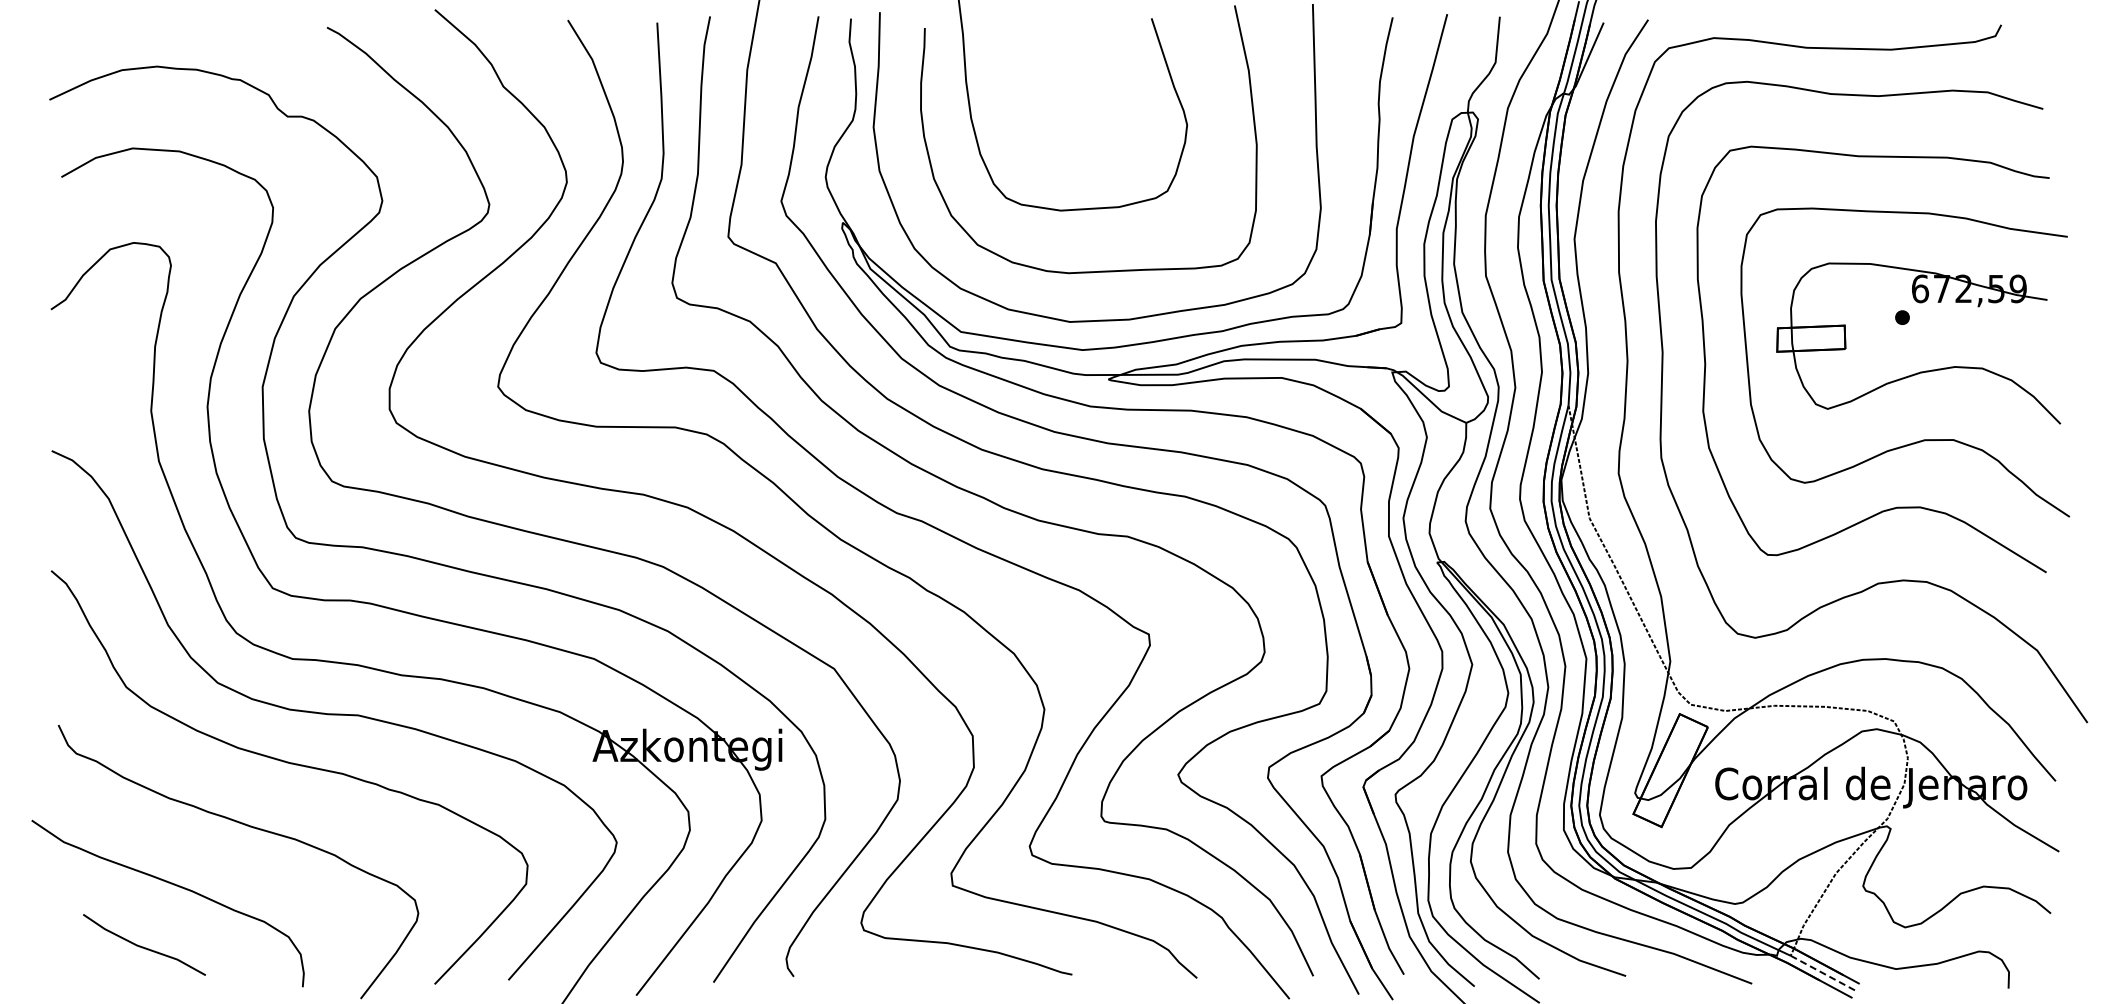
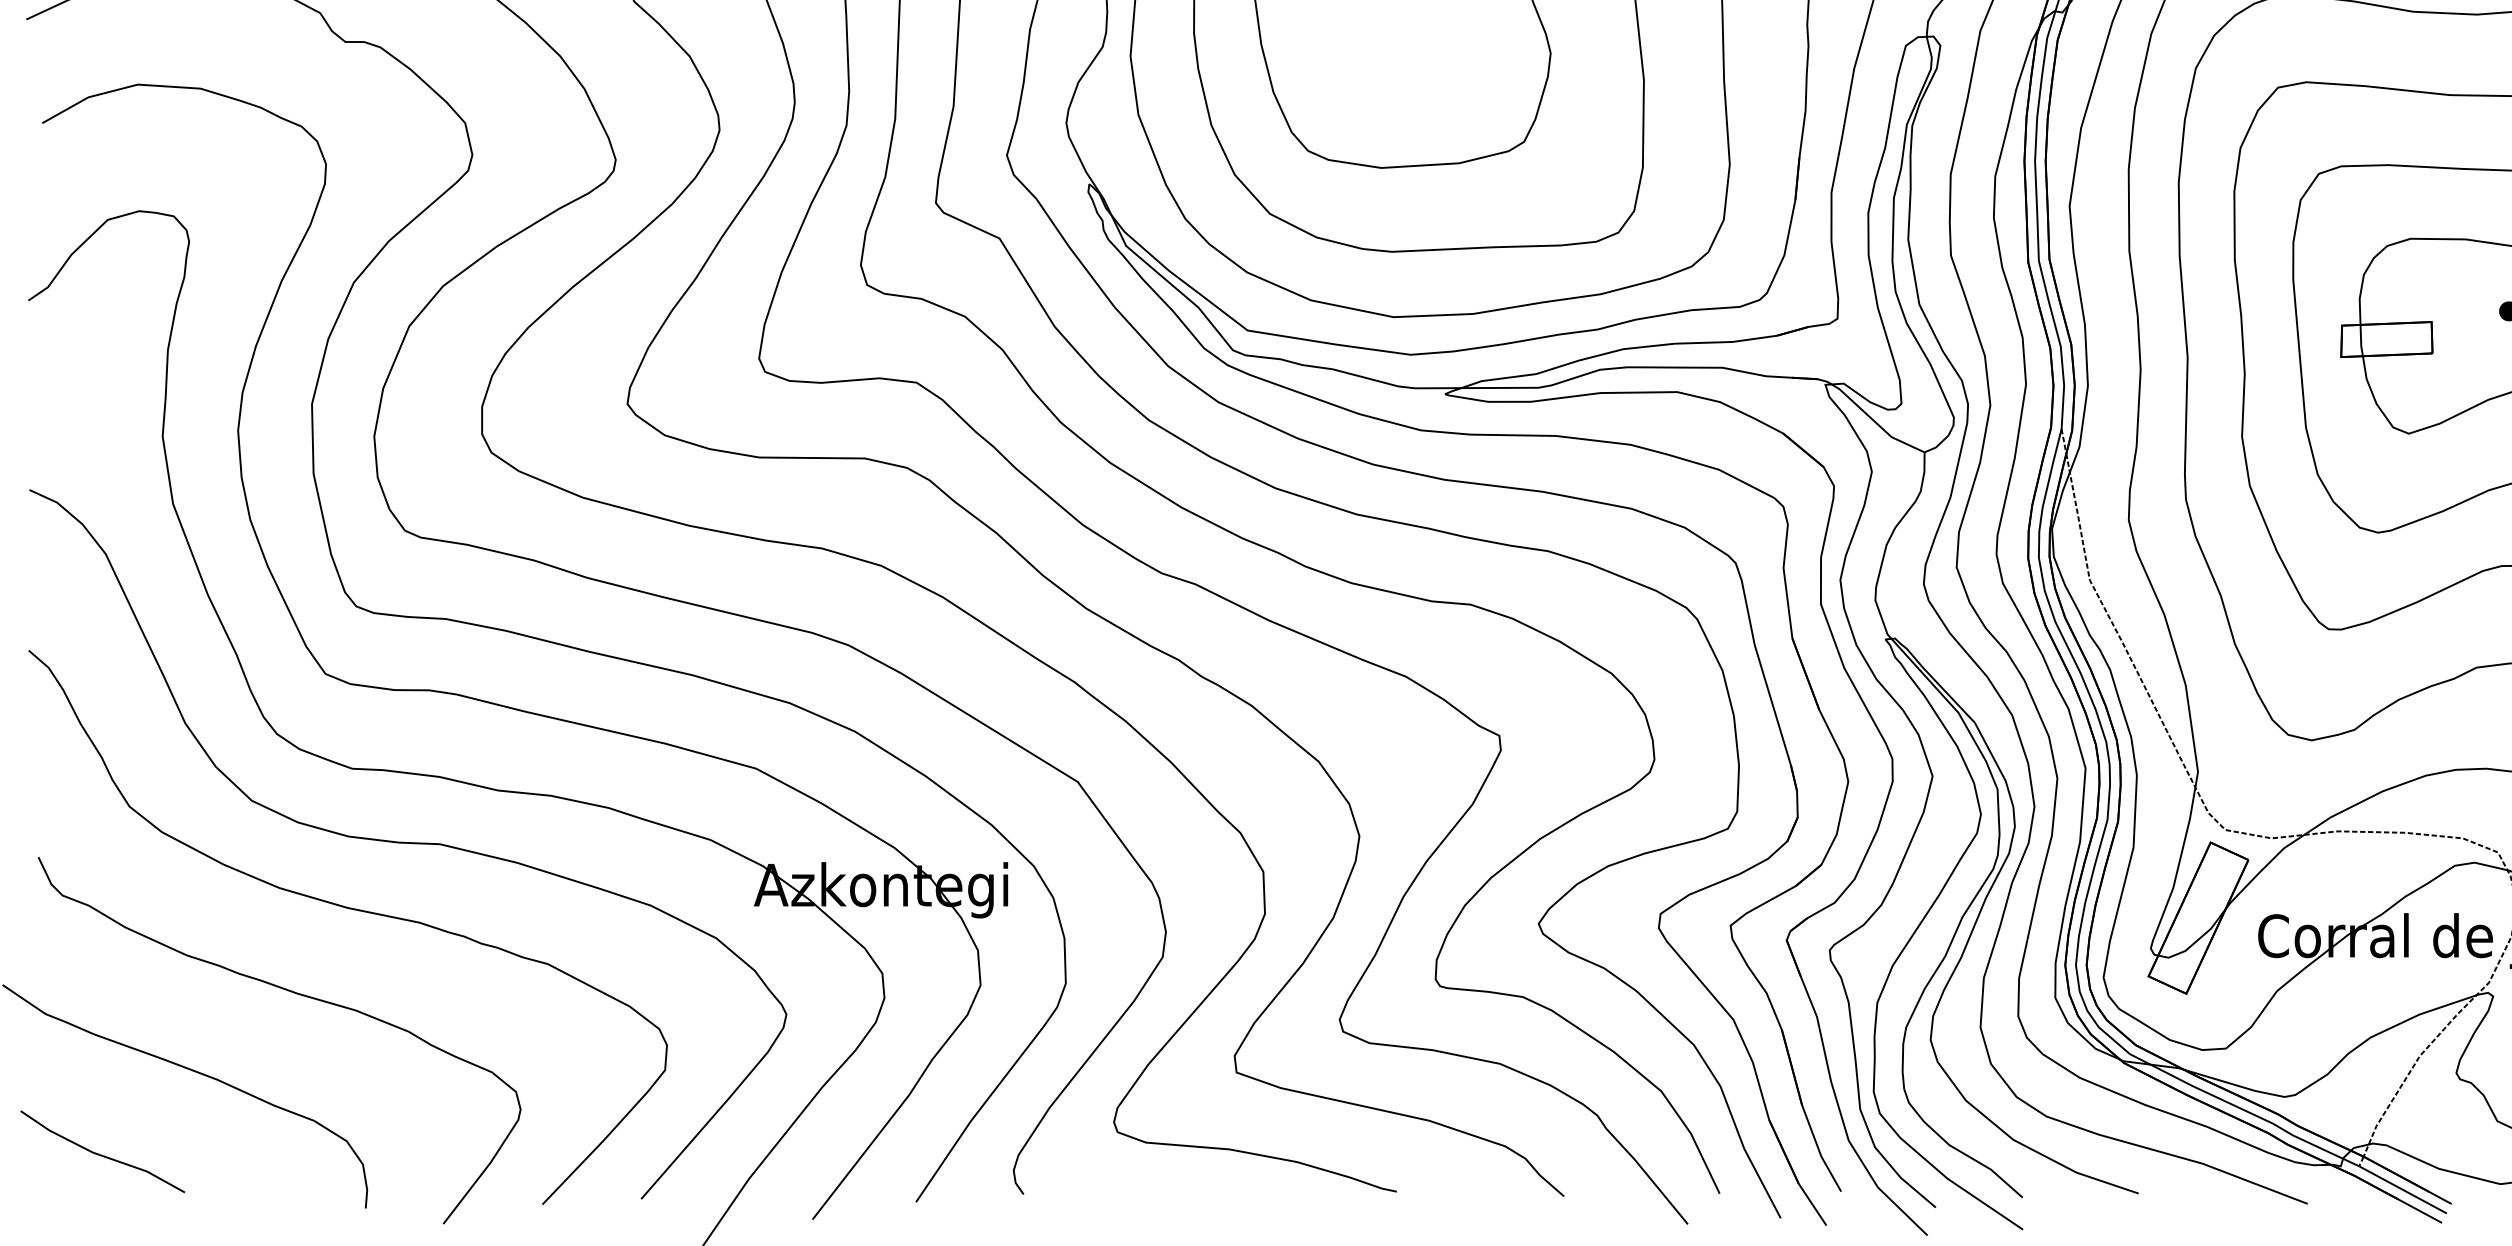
line: (143, 946) -> (101, 1153), moved
line: (1823, 973) -> (2403, 1190), dashed -> solid

